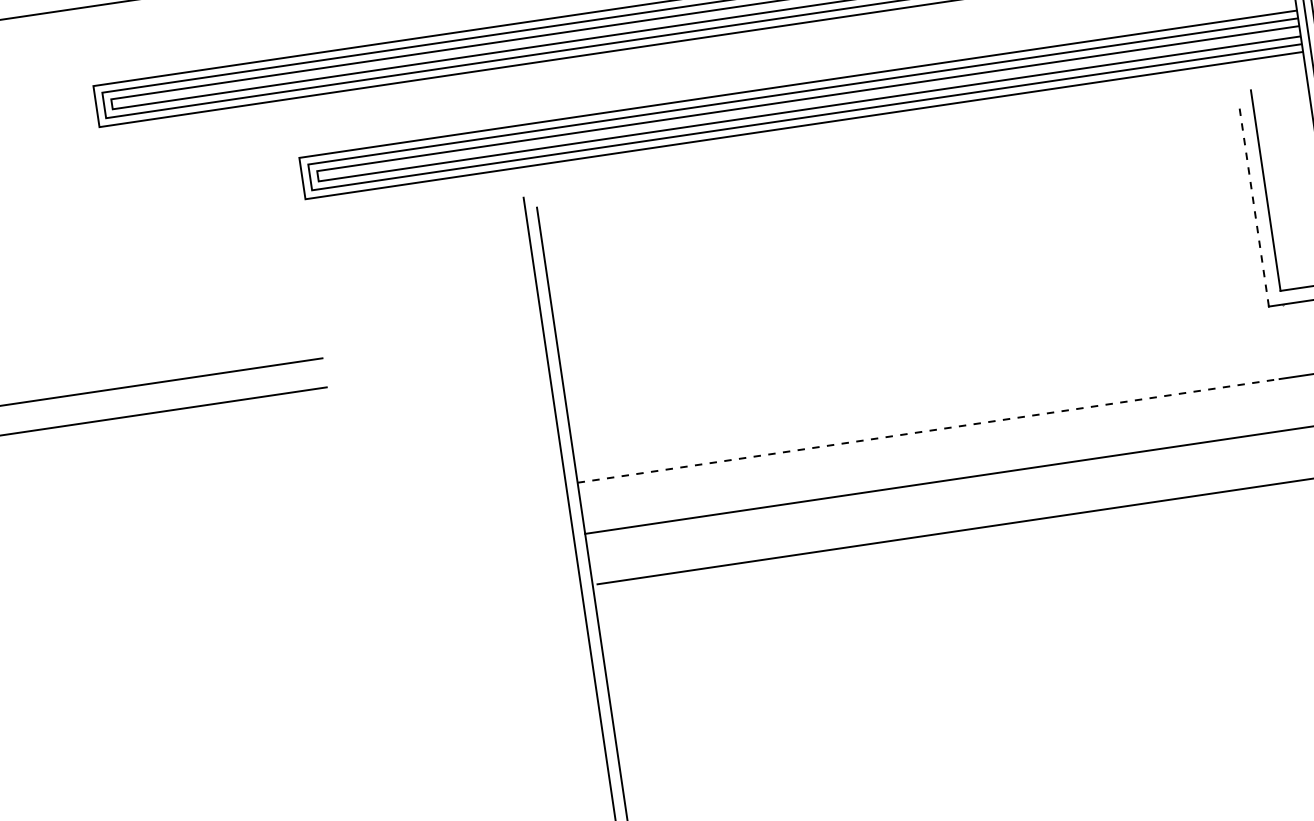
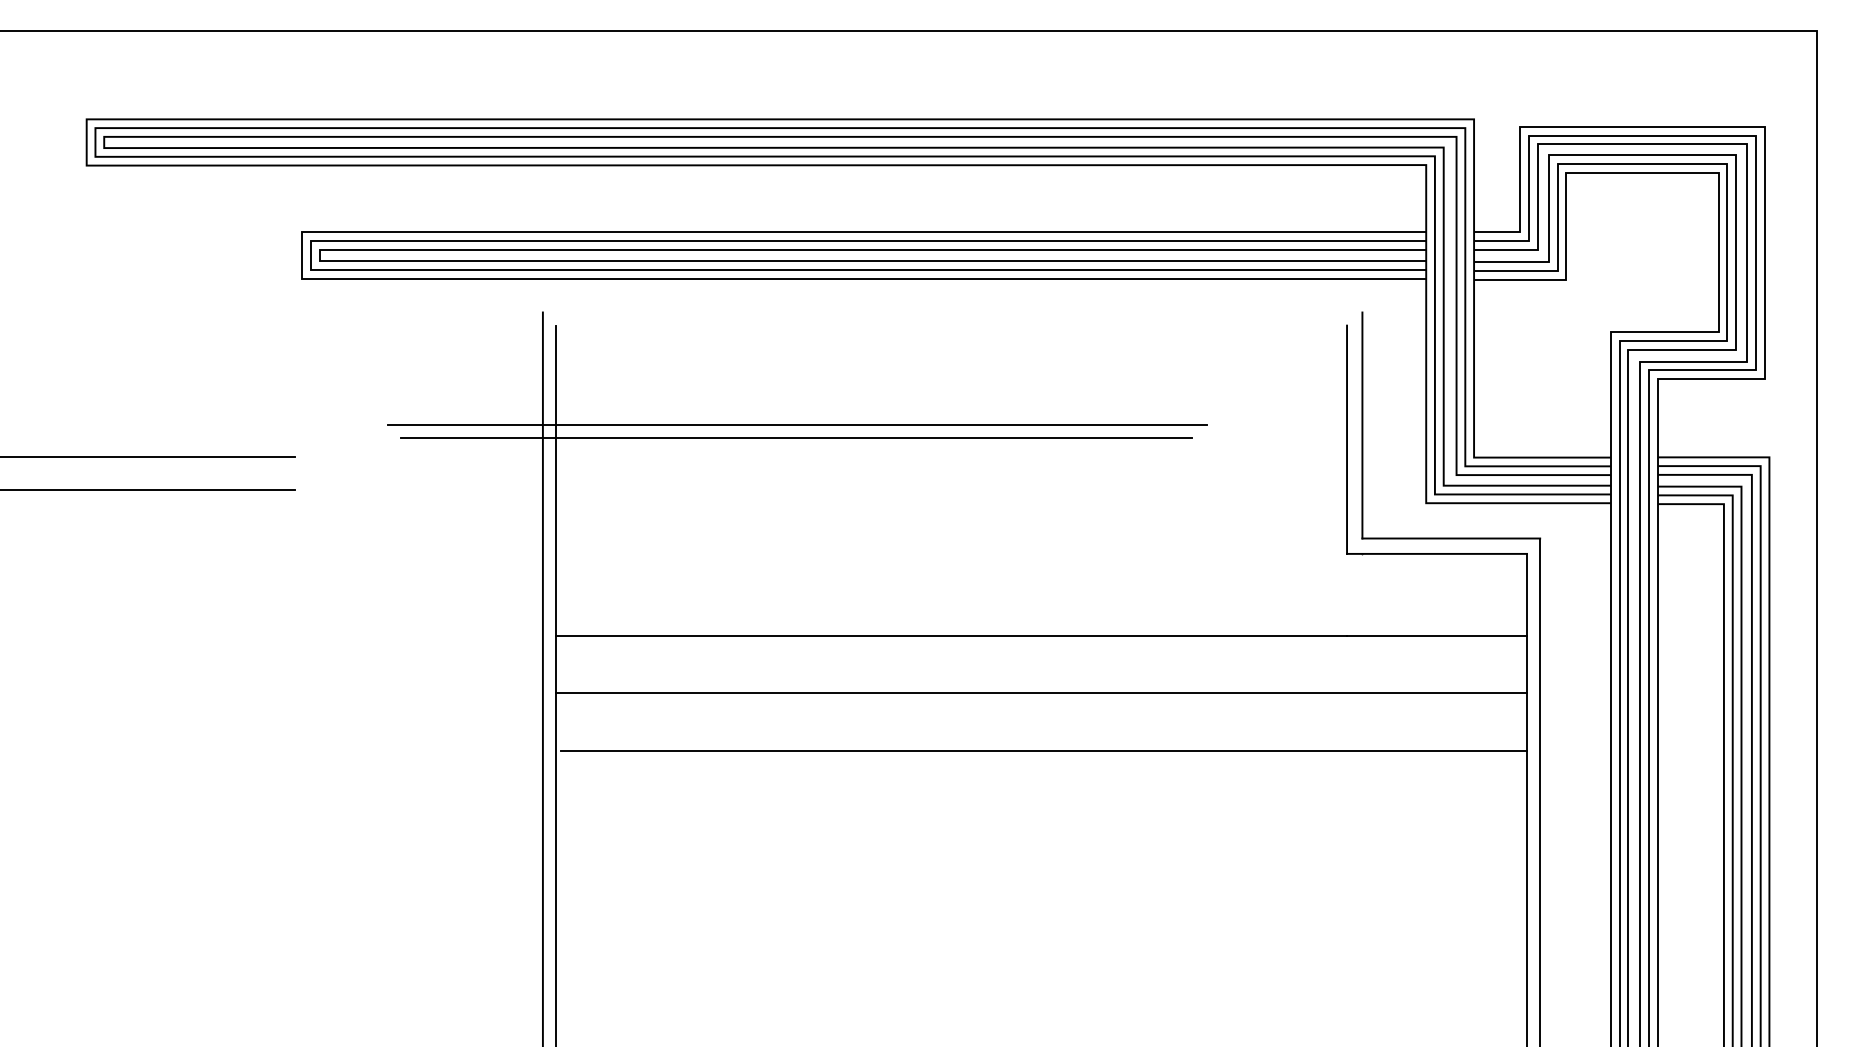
line: (1254, 204) -> (1347, 439), dashed -> solid
line: (764, 264) -> (797, 425), added
line: (764, 276) -> (795, 438), added
line: (929, 430) -> (952, 635), dashed -> solid

